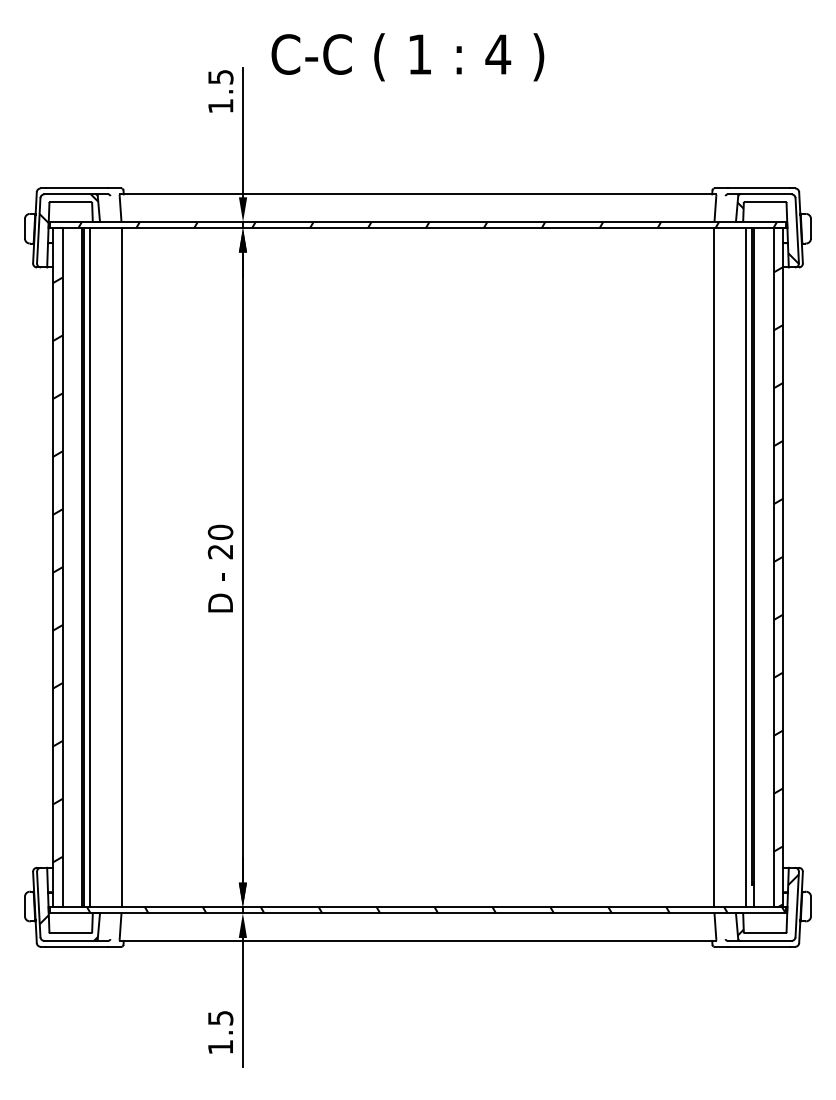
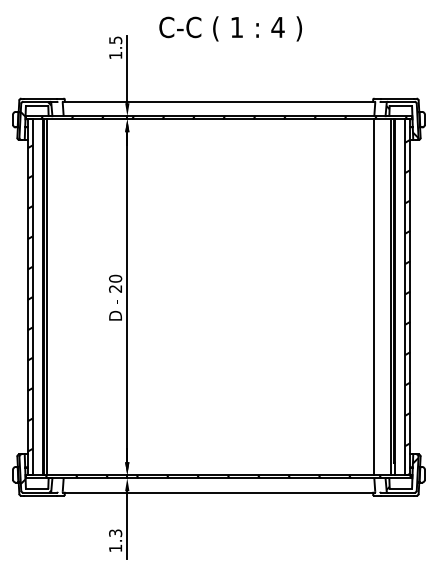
text: (407, 56) -> (230, 28), moved
line: (121, 568) -> (63, 297), removed
text: (220, 1016) -> (115, 532), 1.5 -> 1.3

